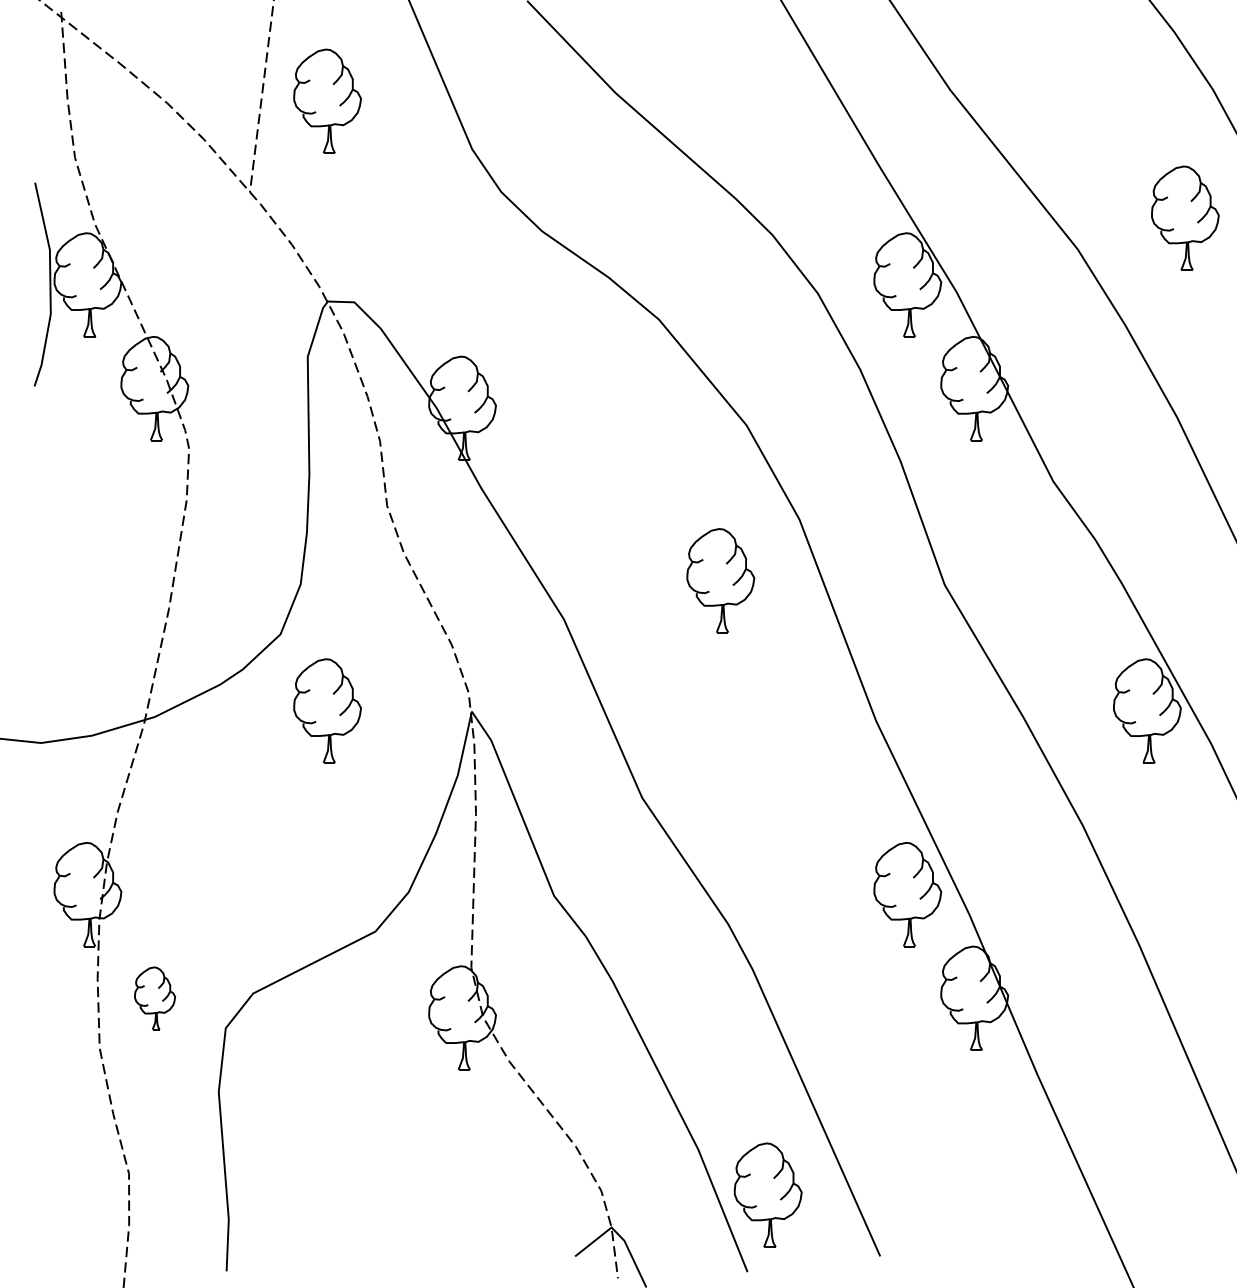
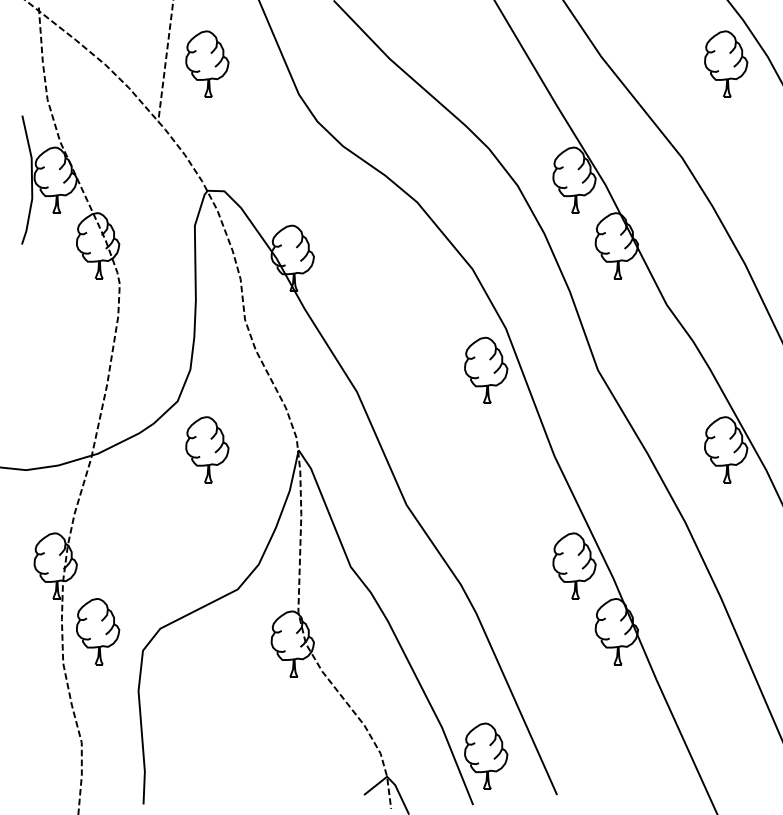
part: (1185, 217) -> (726, 63), moved
part: (721, 579) -> (486, 369), moved
part: (155, 997) -> (98, 631), size x1.67

